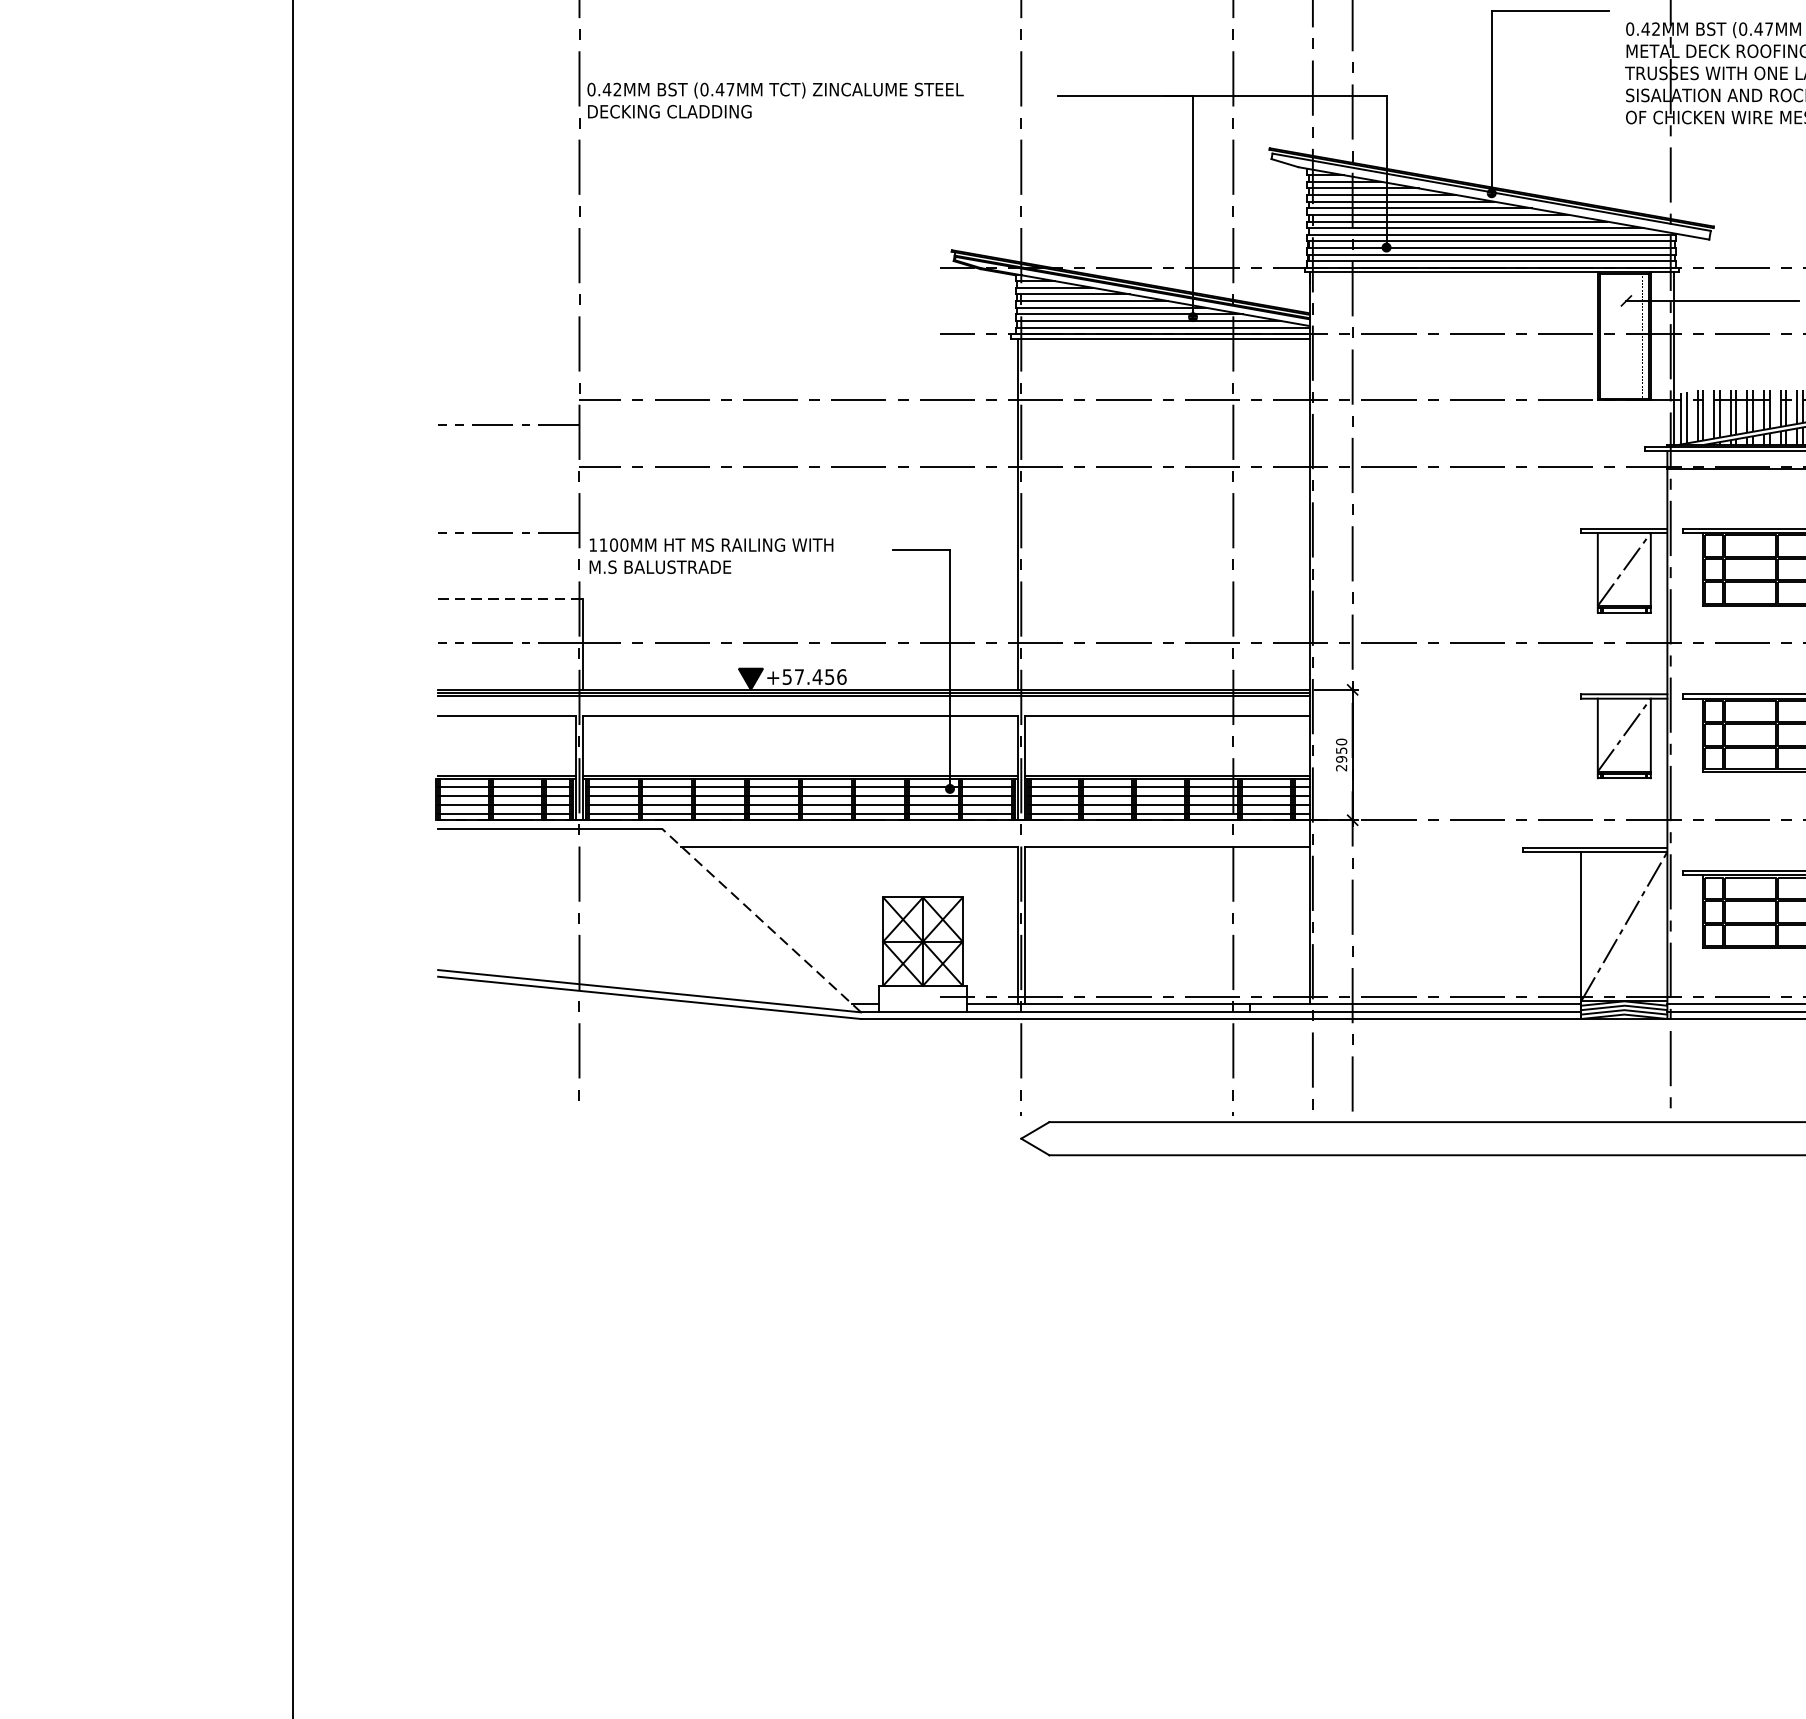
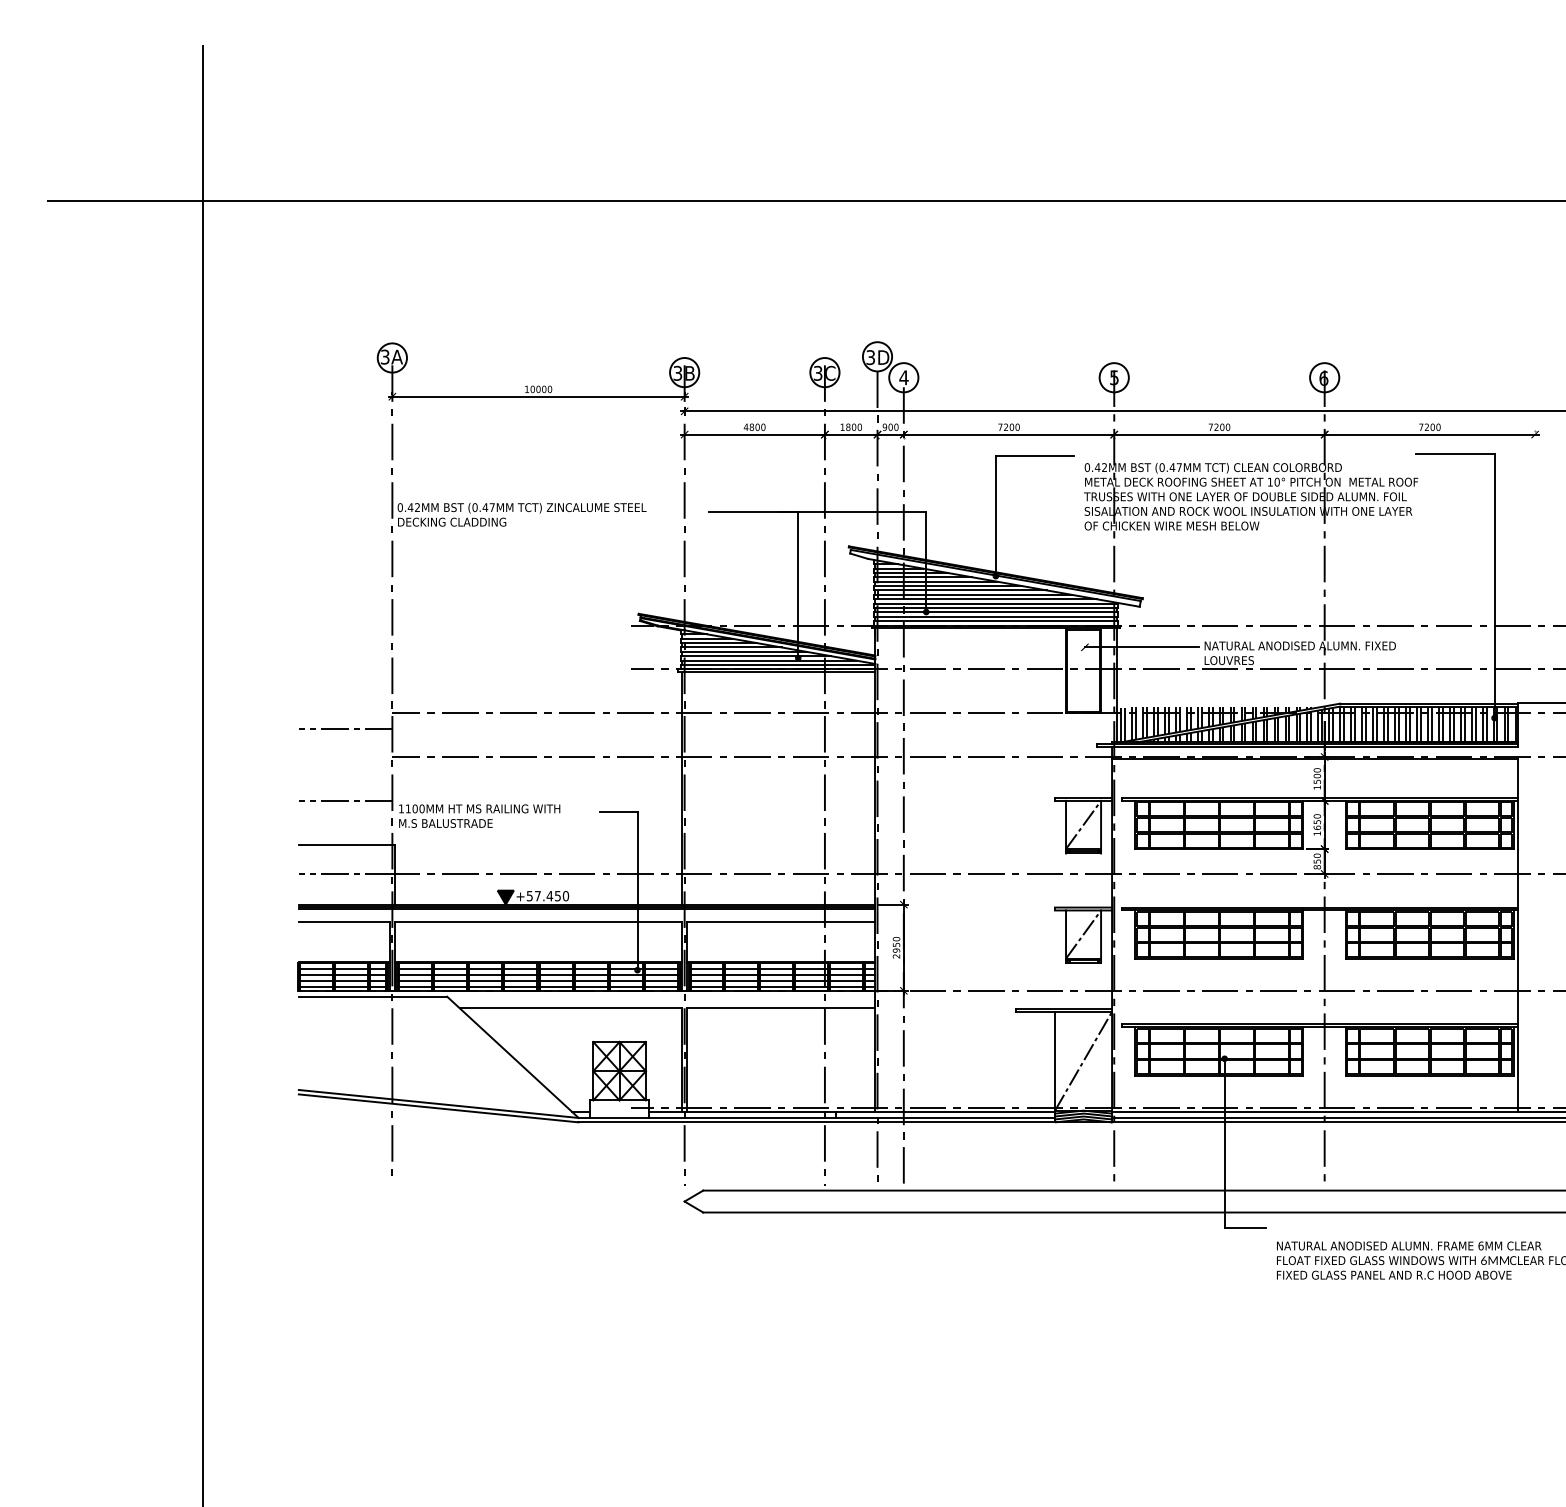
line: (510, 598) -> (346, 844), dashed -> solid
text: (842, 676) -> (566, 895), +57.456 -> +57.450
line: (761, 920) -> (512, 1057), dashed -> solid

